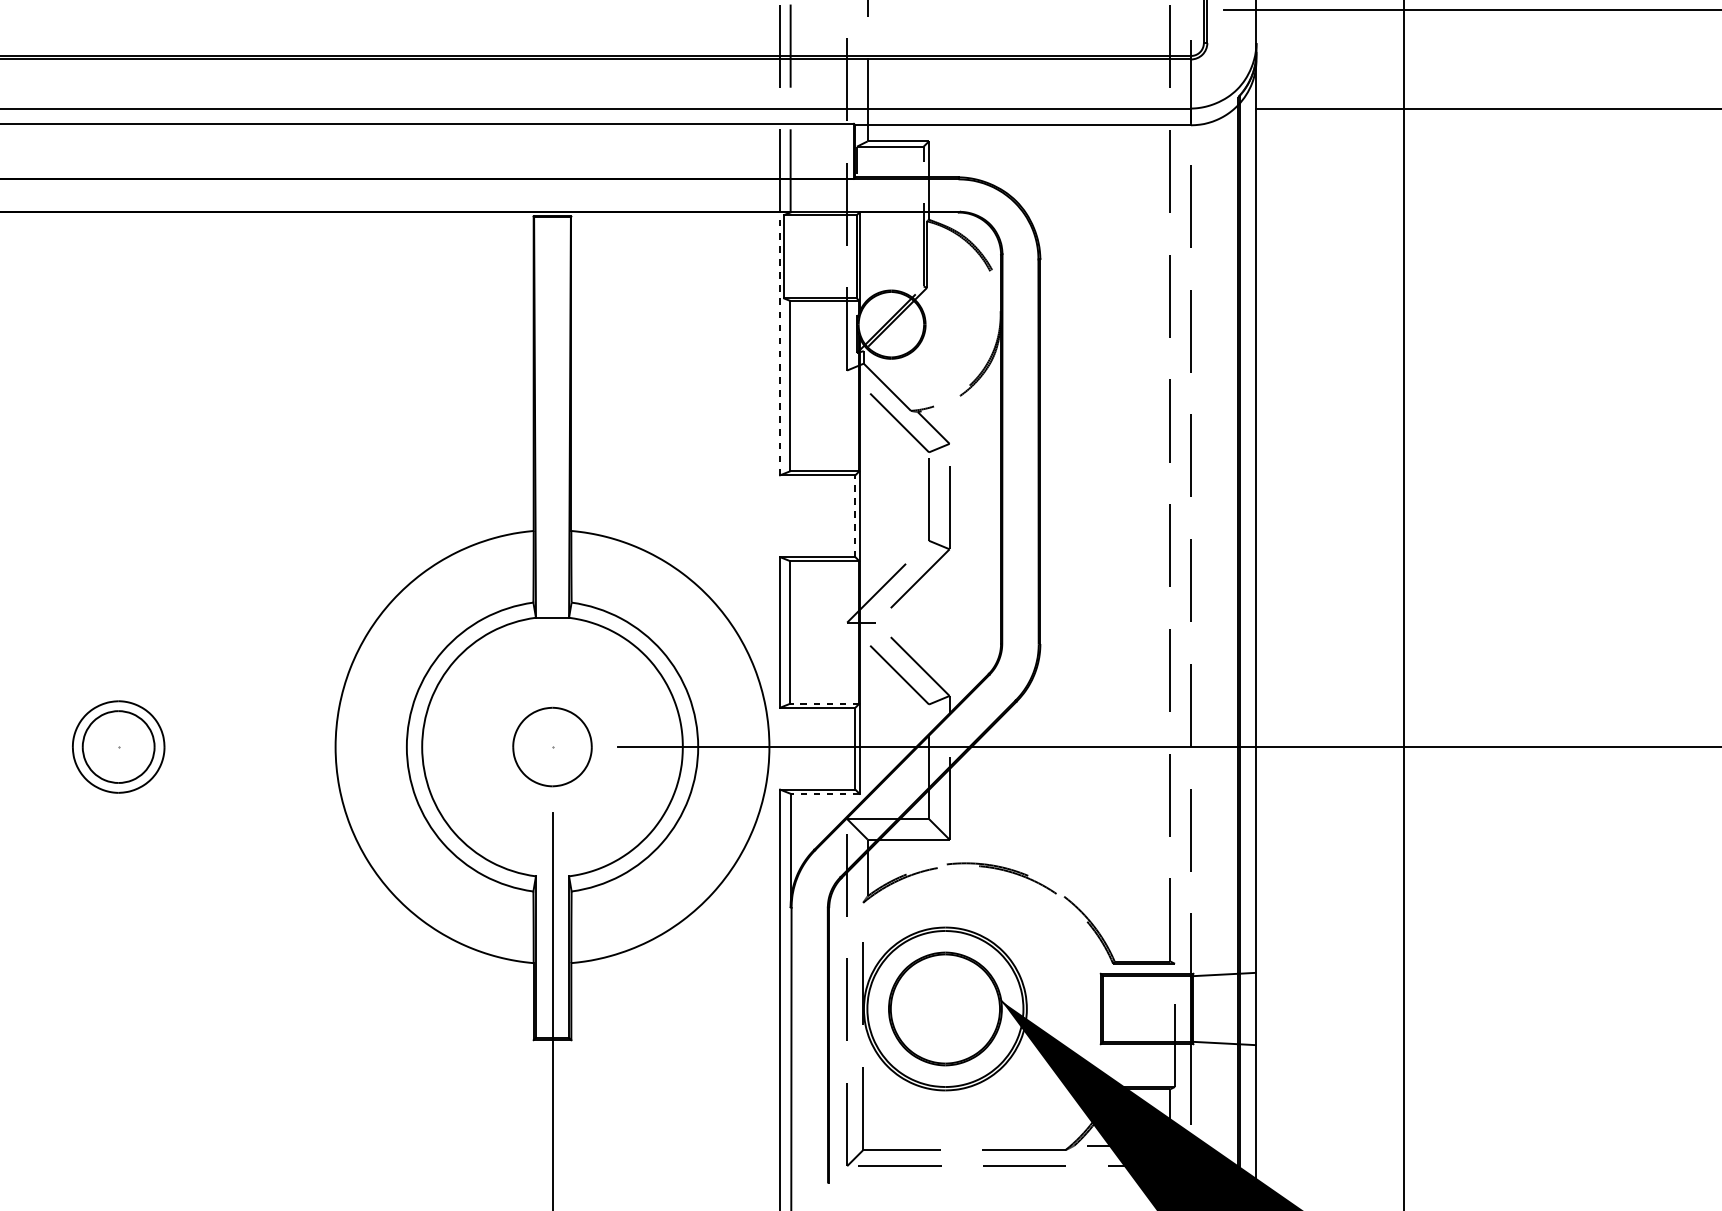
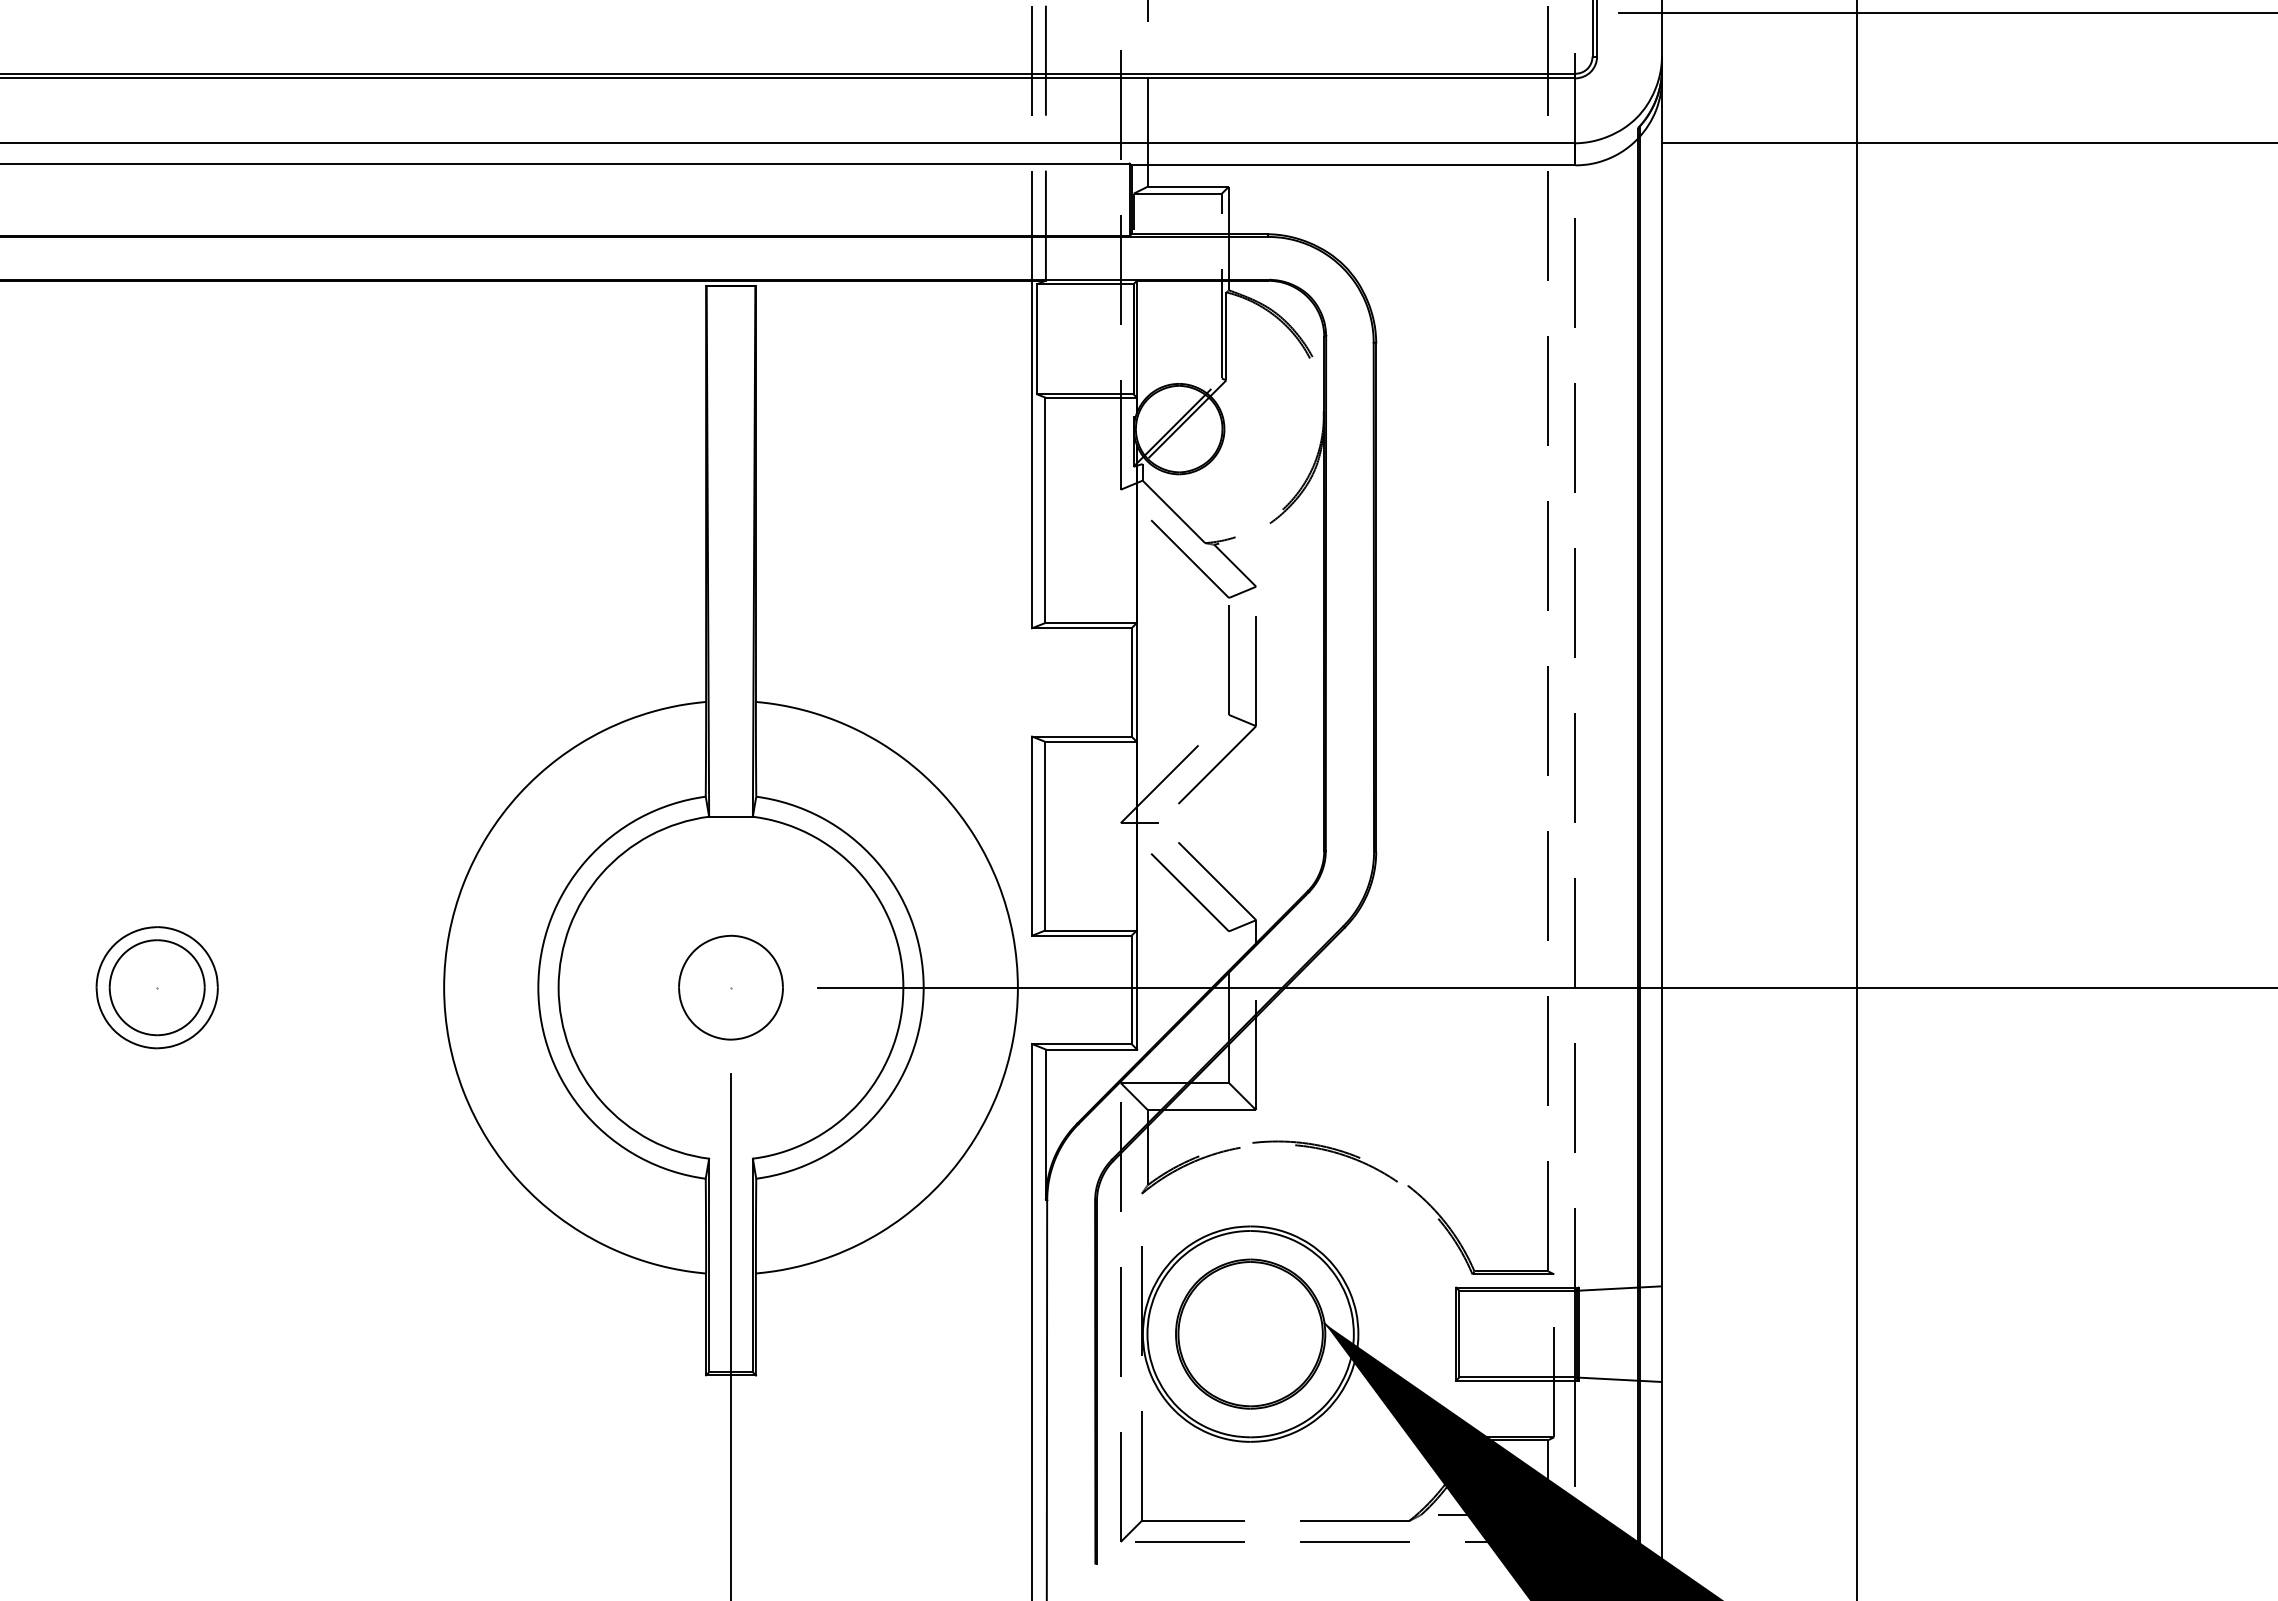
line: (780, 343) -> (1032, 454), dashed -> solid
line: (855, 515) -> (1131, 681), dashed -> solid
line: (824, 703) -> (1090, 930), dashed -> solid
line: (825, 793) -> (1091, 1049), dashed -> solid

